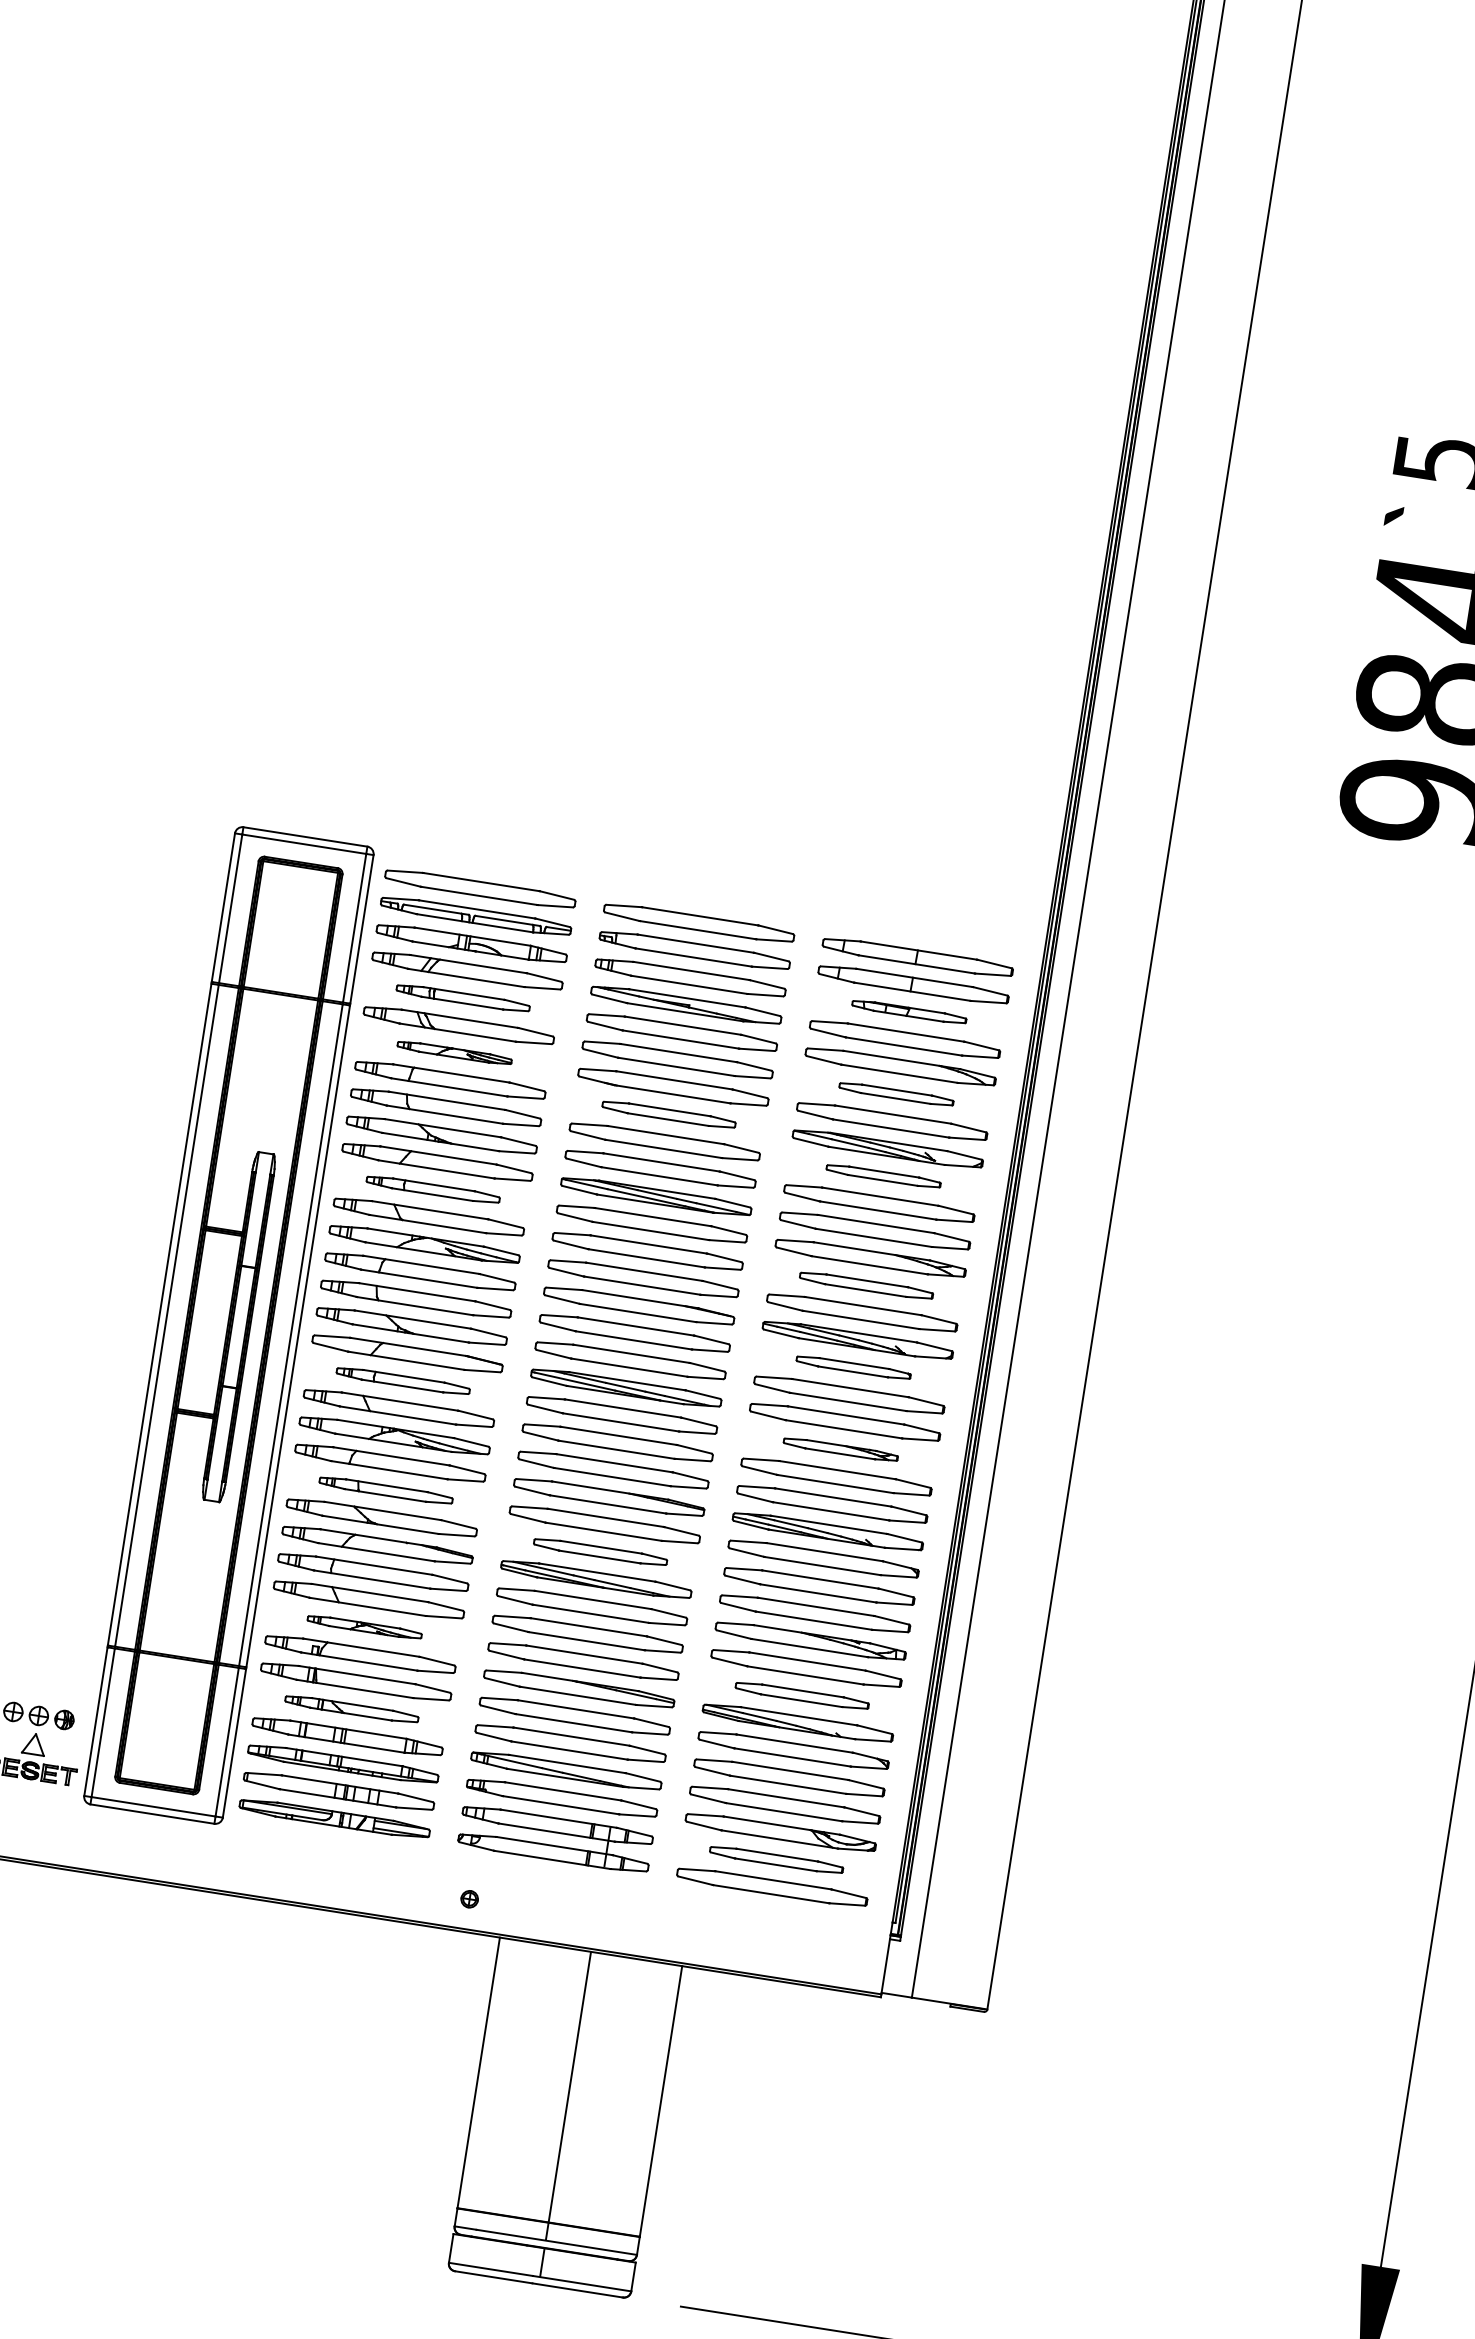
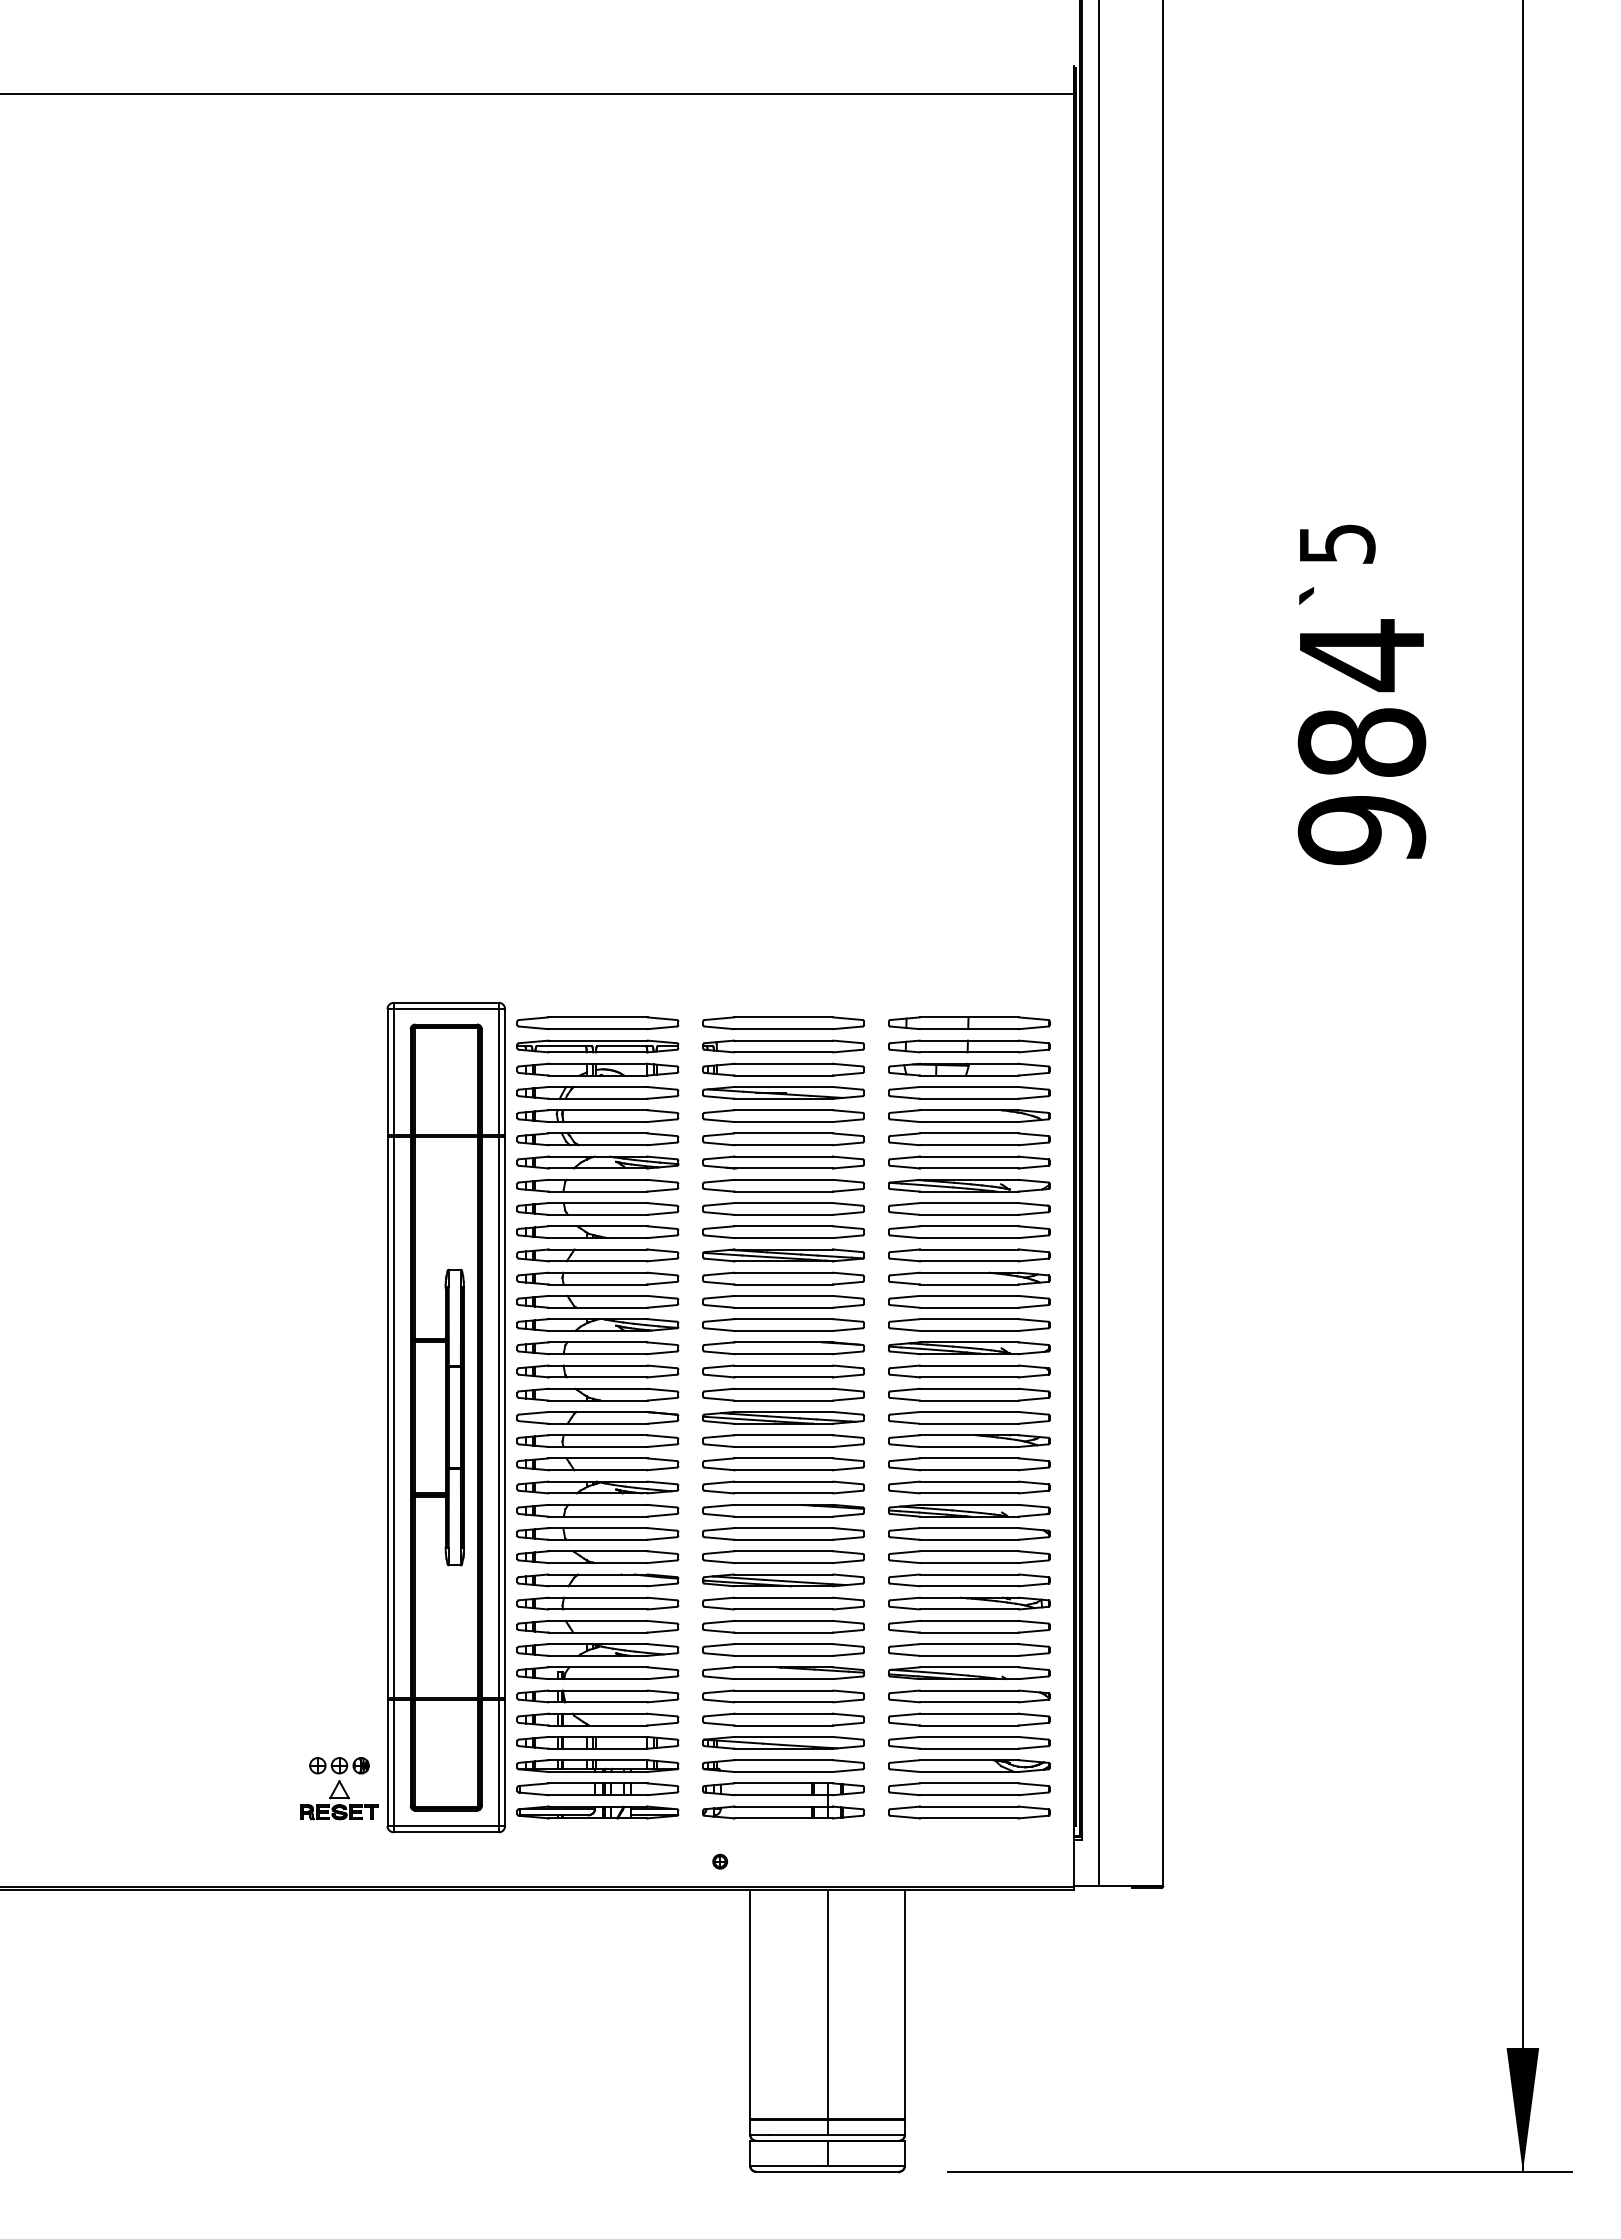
part: (462, 997) -> (597, 1115), size x1.43
part: (909, 1011) -> (969, 1069), size x1.67
part: (454, 1052) -> (597, 1162), size x1.67
part: (896, 1094) -> (969, 1139), size x1.67
part: (668, 1114) -> (783, 1185), size x1.43
part: (883, 1175) -> (969, 1208), size x1.67
part: (432, 1189) -> (597, 1278), size x1.43
part: (866, 1285) -> (969, 1301), size x1.43
part: (853, 1367) -> (969, 1371), size x1.67
part: (402, 1380) -> (597, 1440), size x1.43
part: (841, 1449) -> (969, 1440), size x1.67
part: (385, 1489) -> (597, 1533), size x1.43
part: (600, 1551) -> (783, 1556), size x1.43
part: (364, 1626) -> (597, 1649), size x1.67
part: (802, 1695) -> (969, 1649), size x1.43
part: (351, 1709) -> (597, 1719), size x1.43
part: (776, 1860) -> (969, 1789), size x1.43

